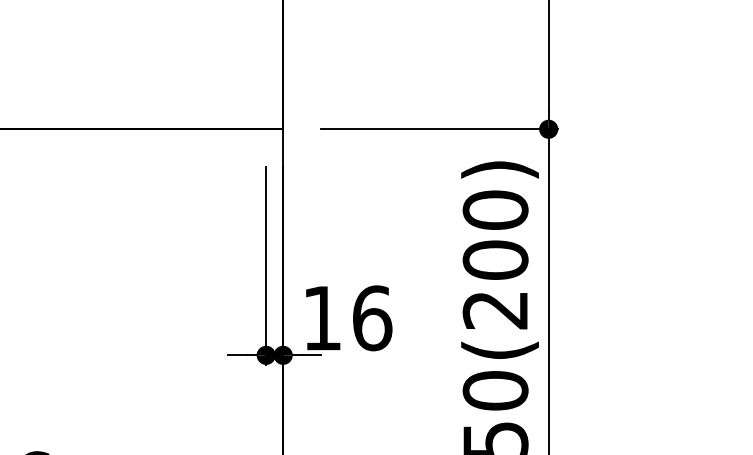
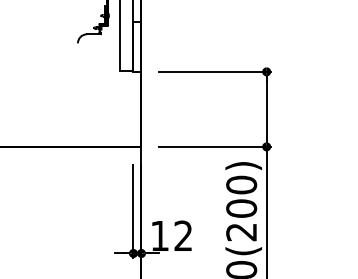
text: (372, 317) -> (183, 235), 16 -> 12

